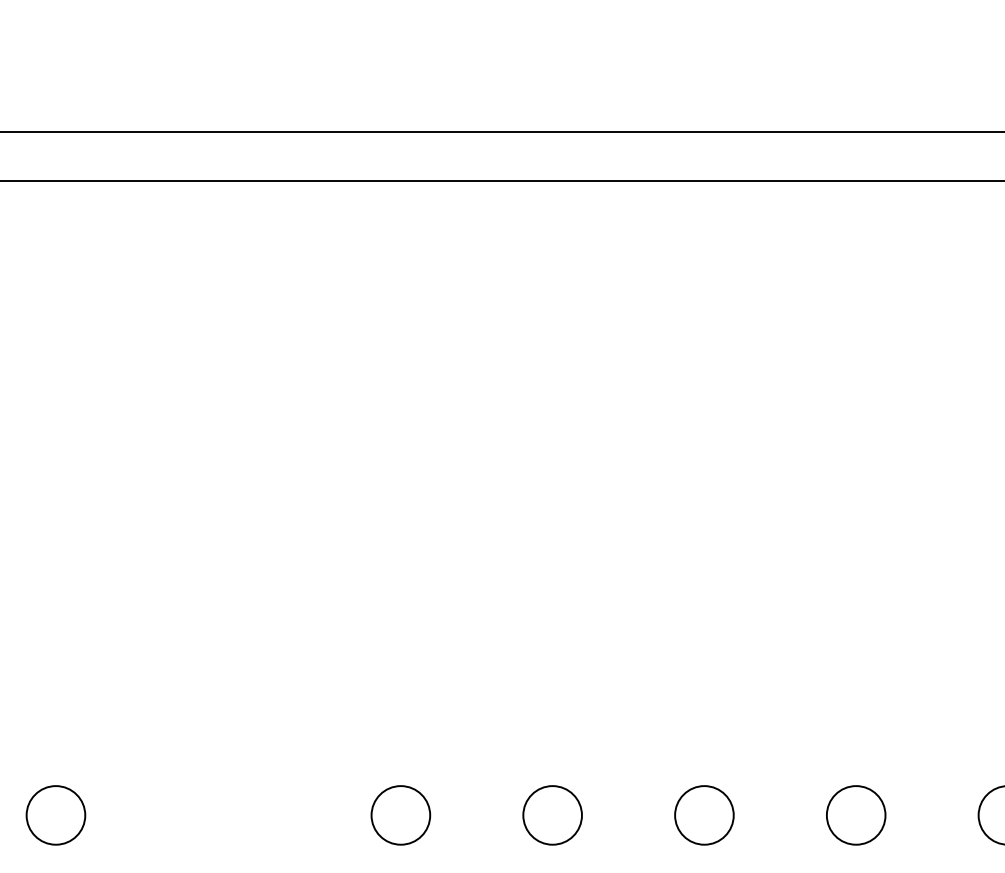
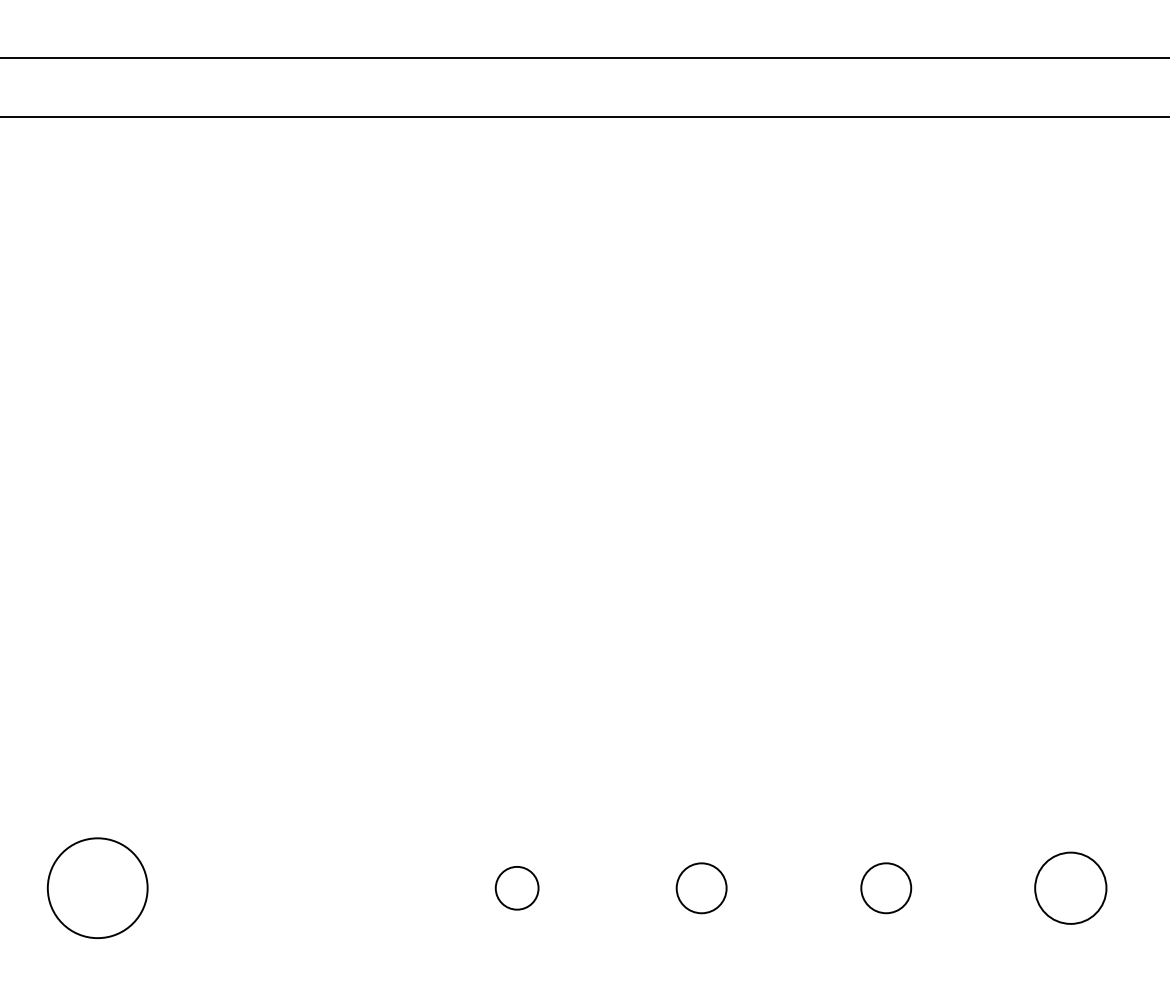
circle: (55, 815) -> (97, 888), size x1.4
circle: (400, 815) -> (516, 888), size x0.6
circle: (552, 815) -> (701, 888), size x0.7
circle: (704, 815) -> (886, 888), size x0.7

